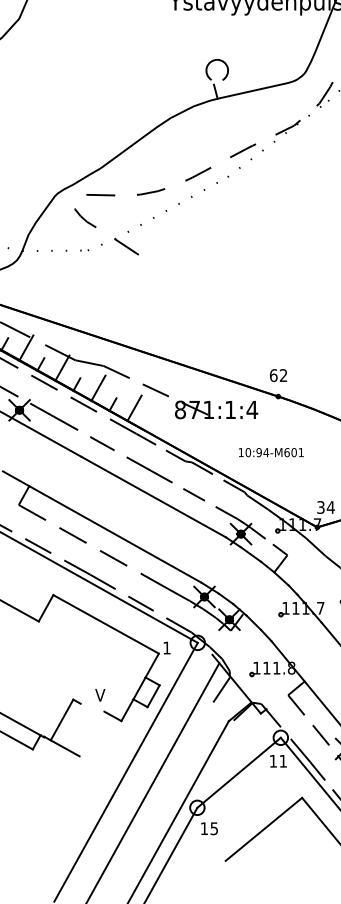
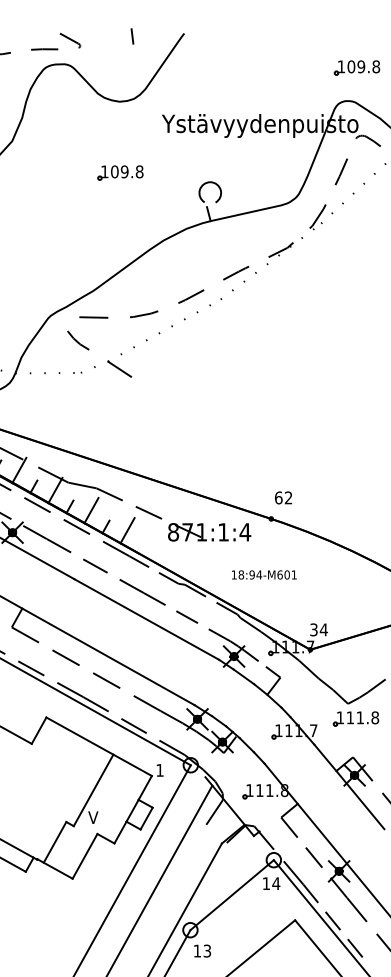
part: (127, 50) -> (120, 172), added
text: (278, 375) -> (283, 497), moved
text: (248, 452) -> (241, 574), 10:94-M601 -> 18:94-M601
line: (100, 668) -> (93, 790), added
line: (91, 734) -> (84, 856), added
text: (283, 761) -> (276, 883), 11 -> 14
text: (214, 828) -> (207, 950), 15 -> 13

